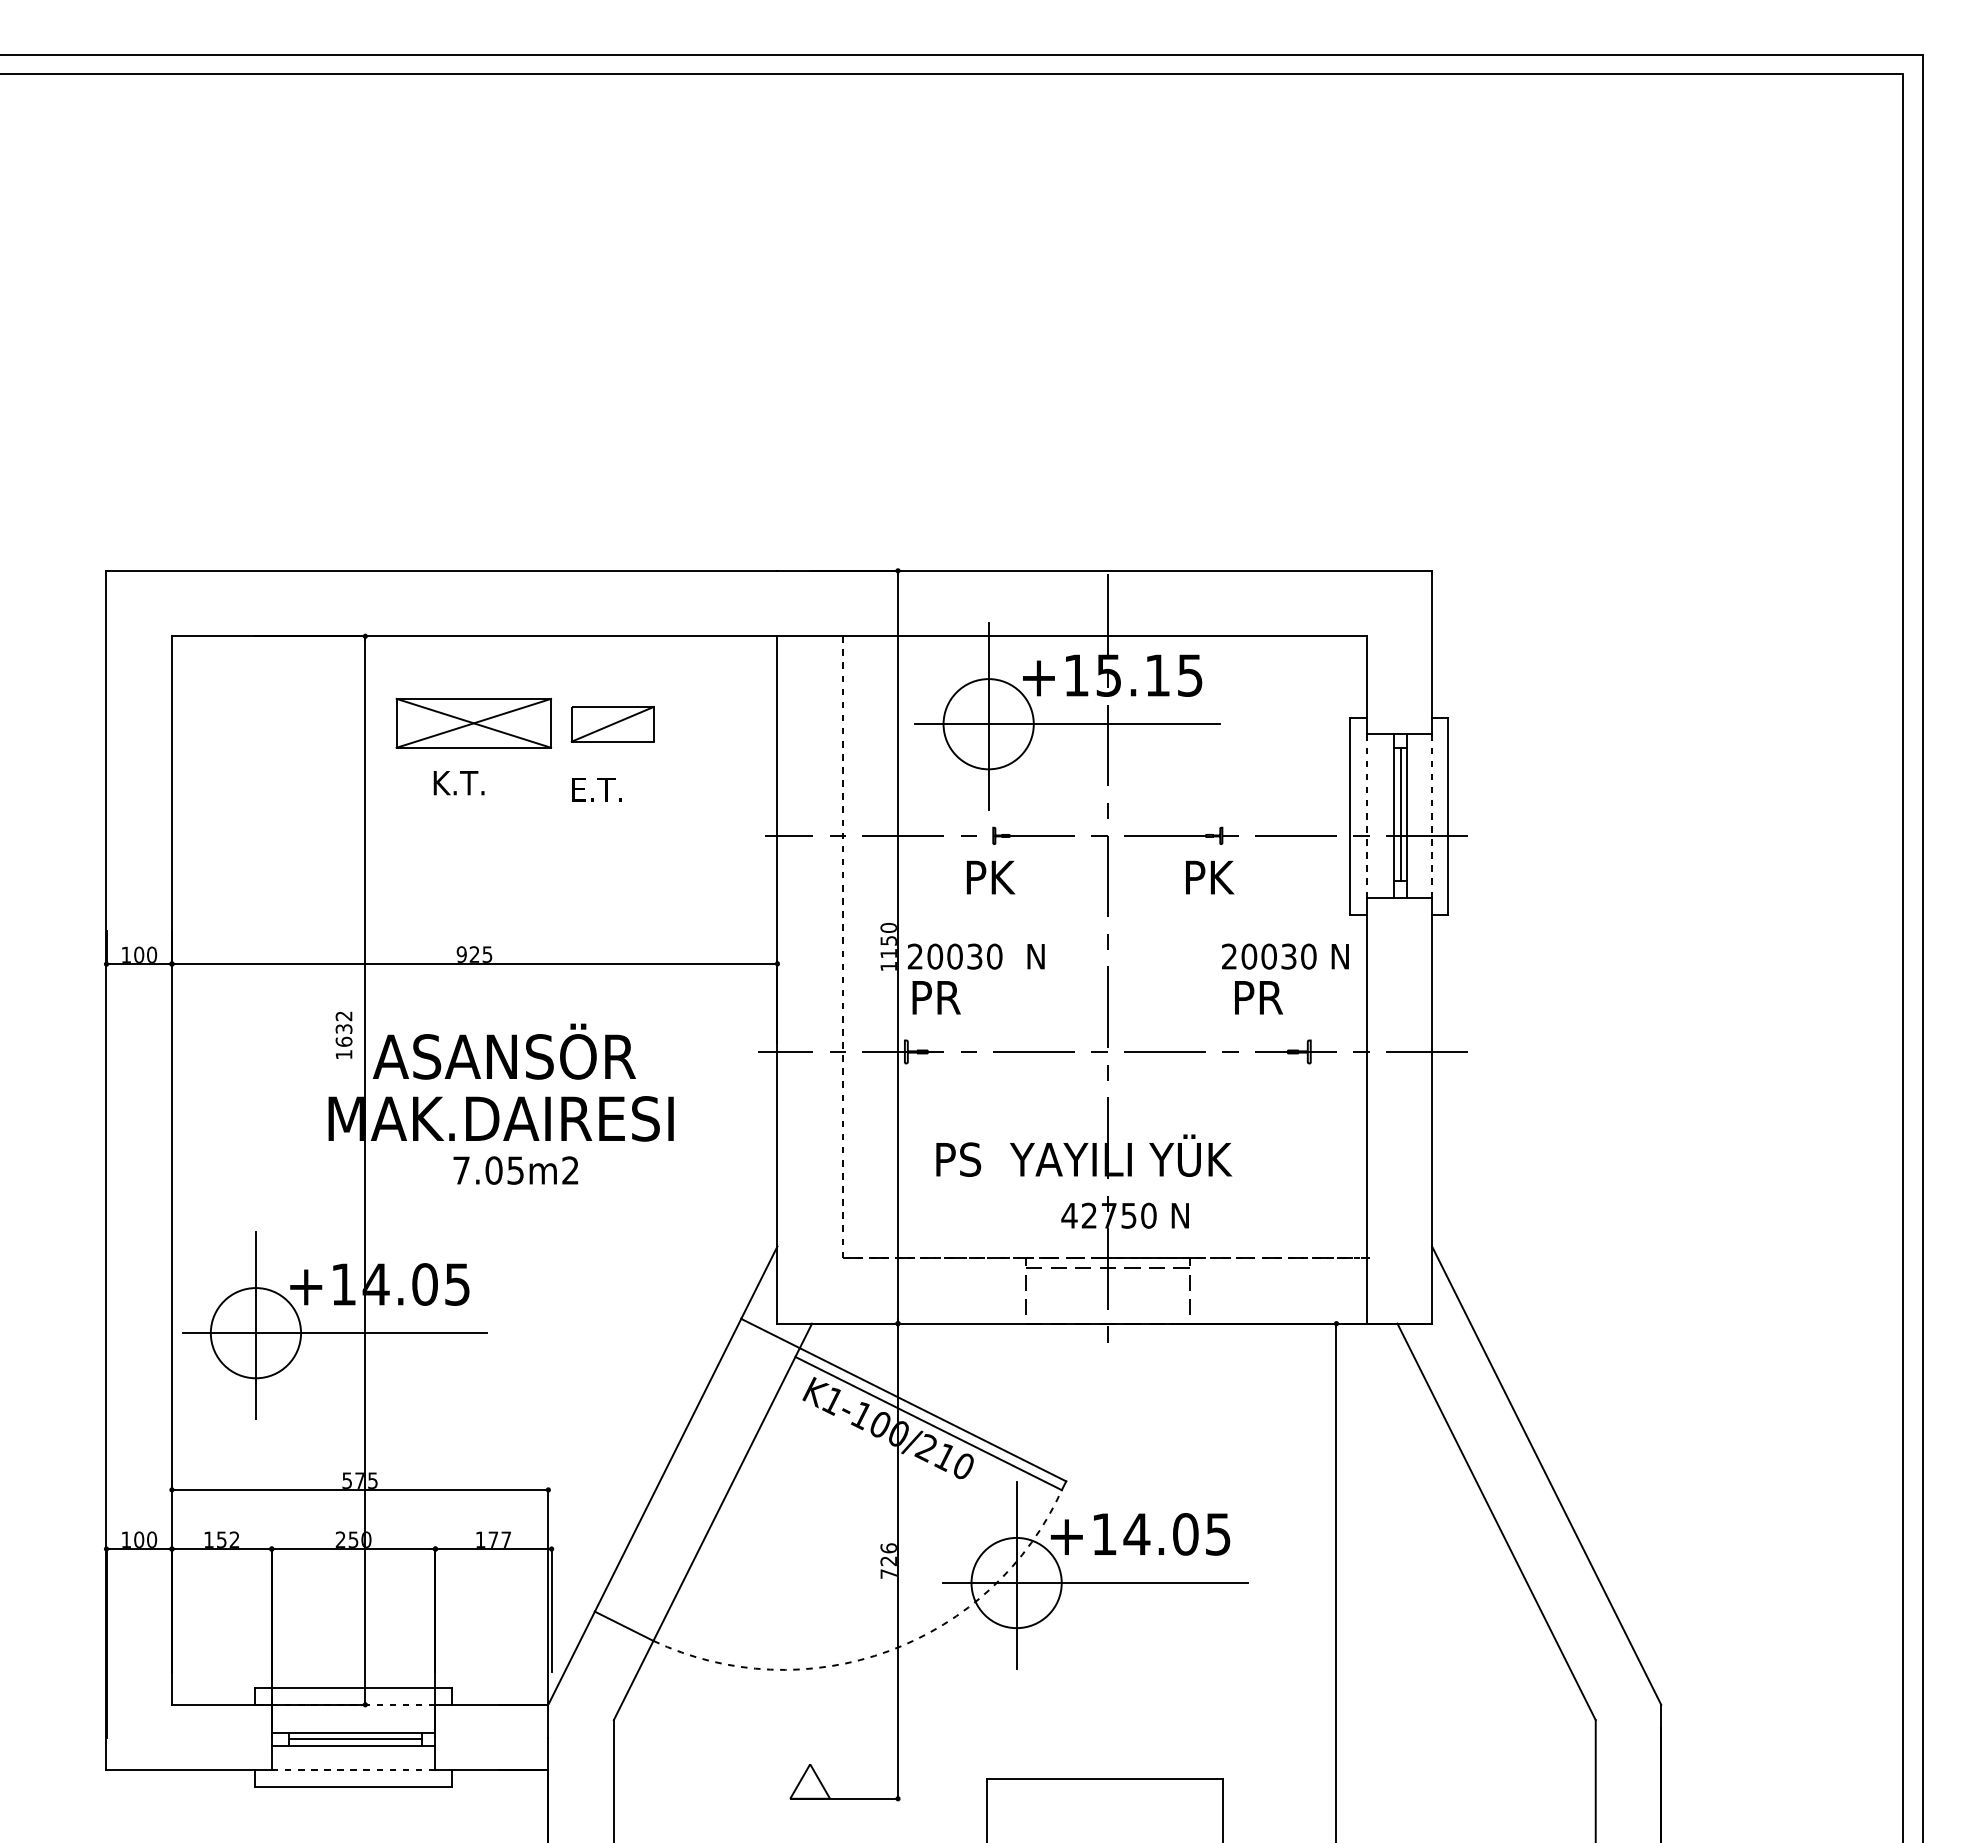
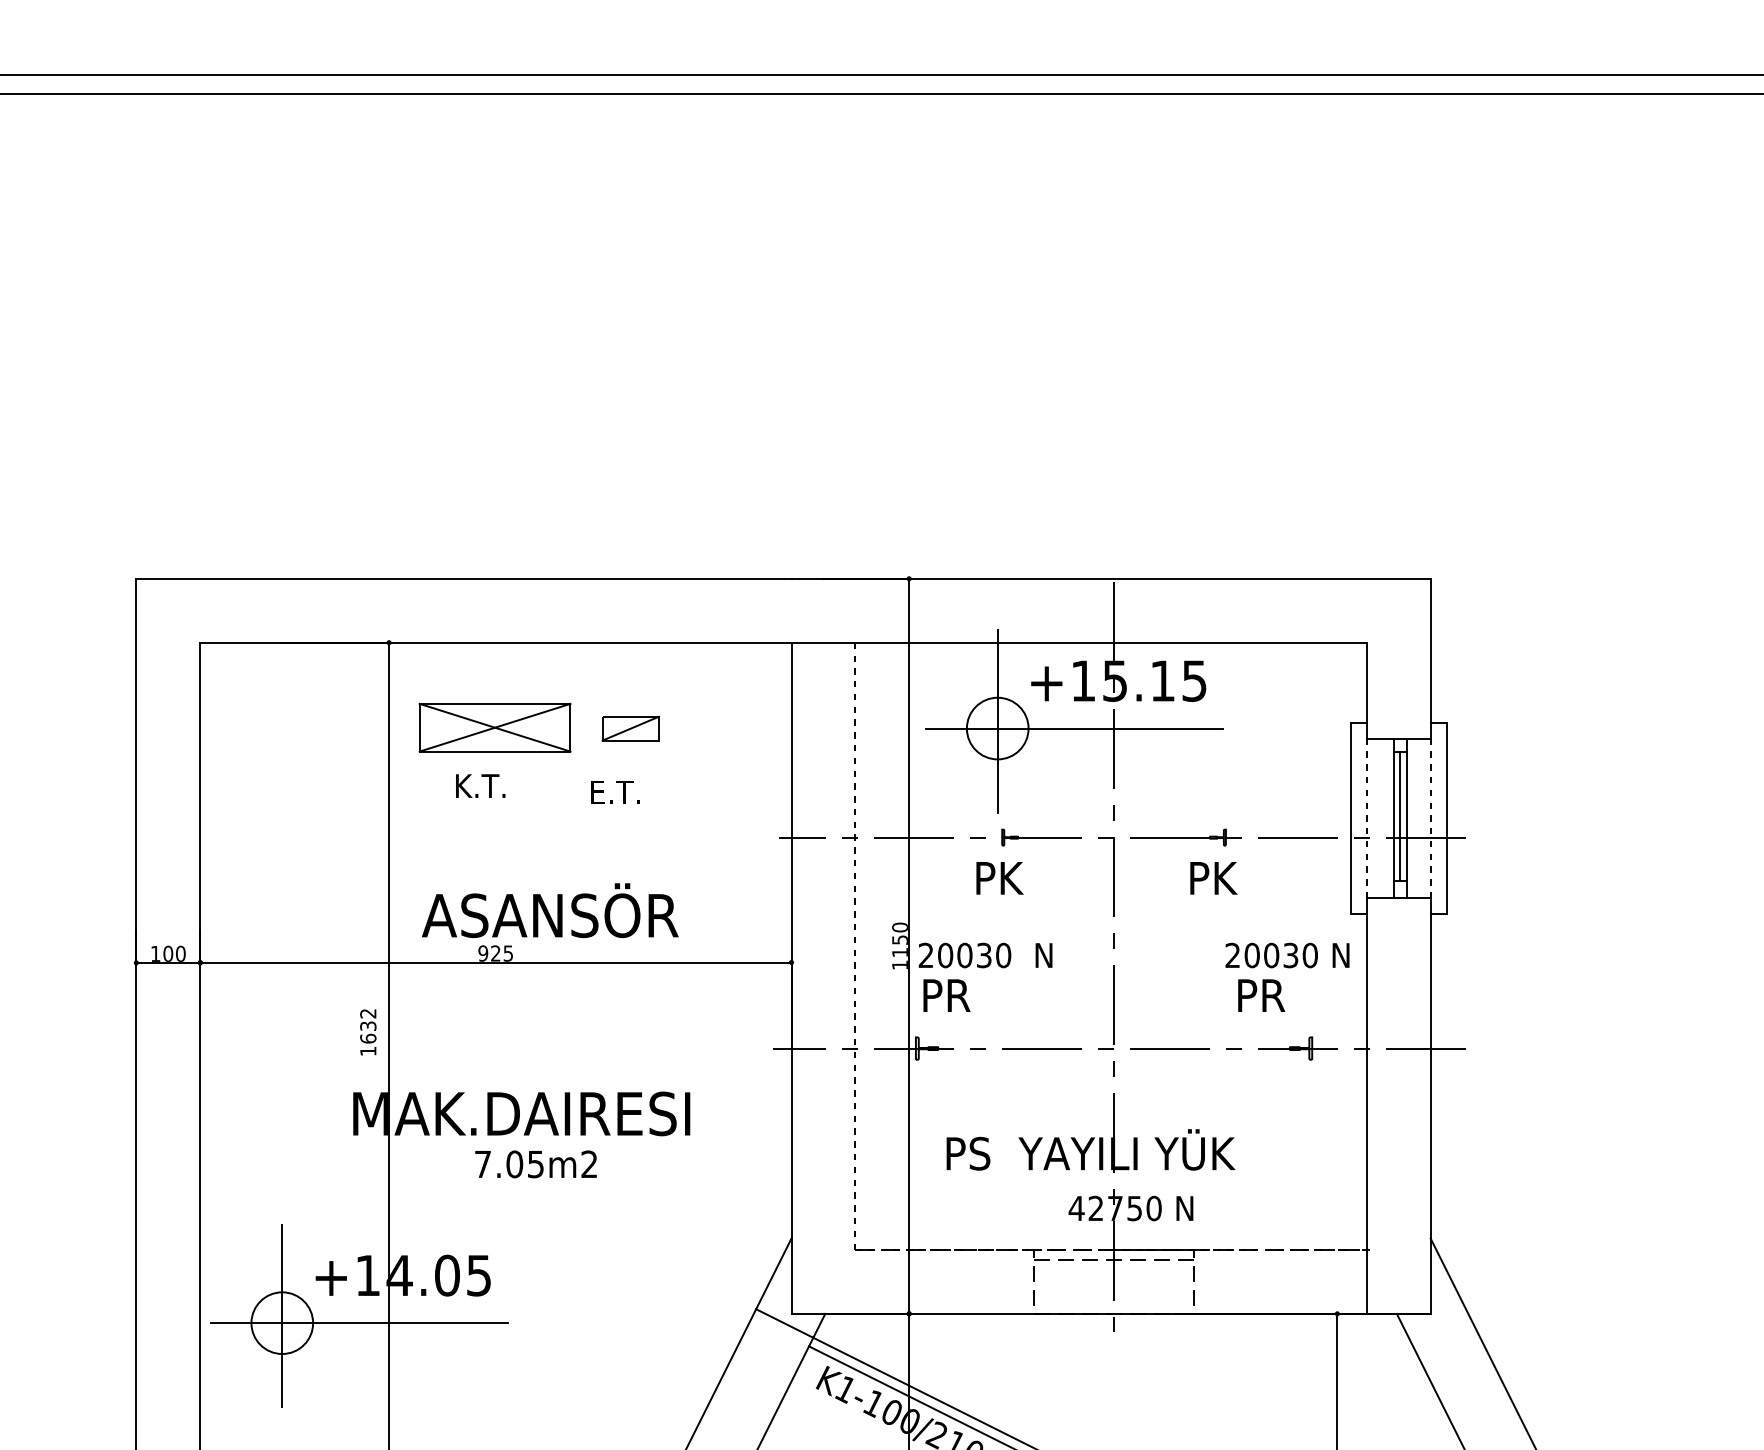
part: (612, 724) -> (630, 728), size x0.7
circle: (988, 724) -> (997, 728), size x0.7
text: (504, 1051) -> (550, 910), moved
circle: (255, 1333) -> (281, 1323), size x0.7

